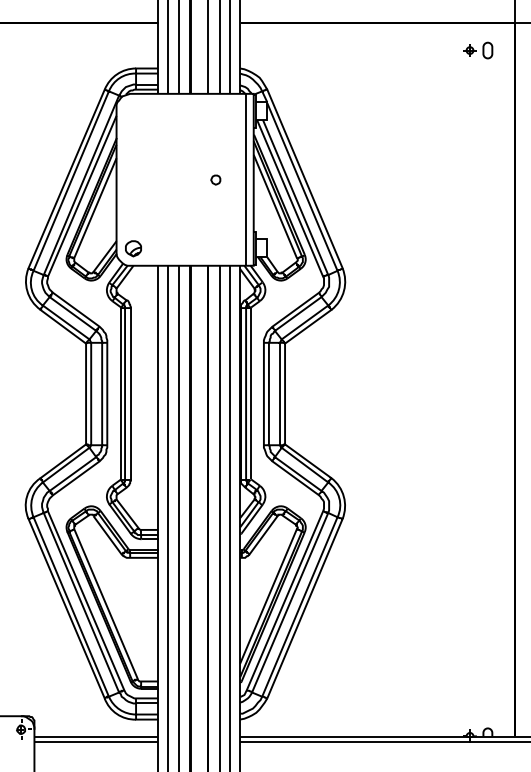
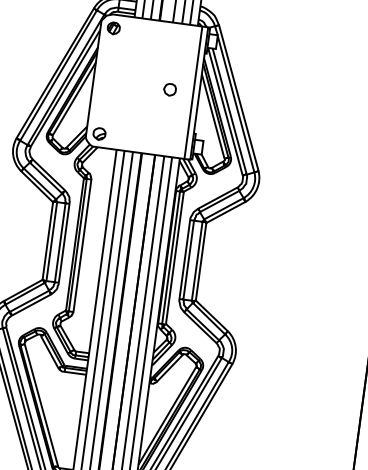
part: (133, 111) -> (113, 28), added
part: (215, 179) -> (169, 89), size x1.67

